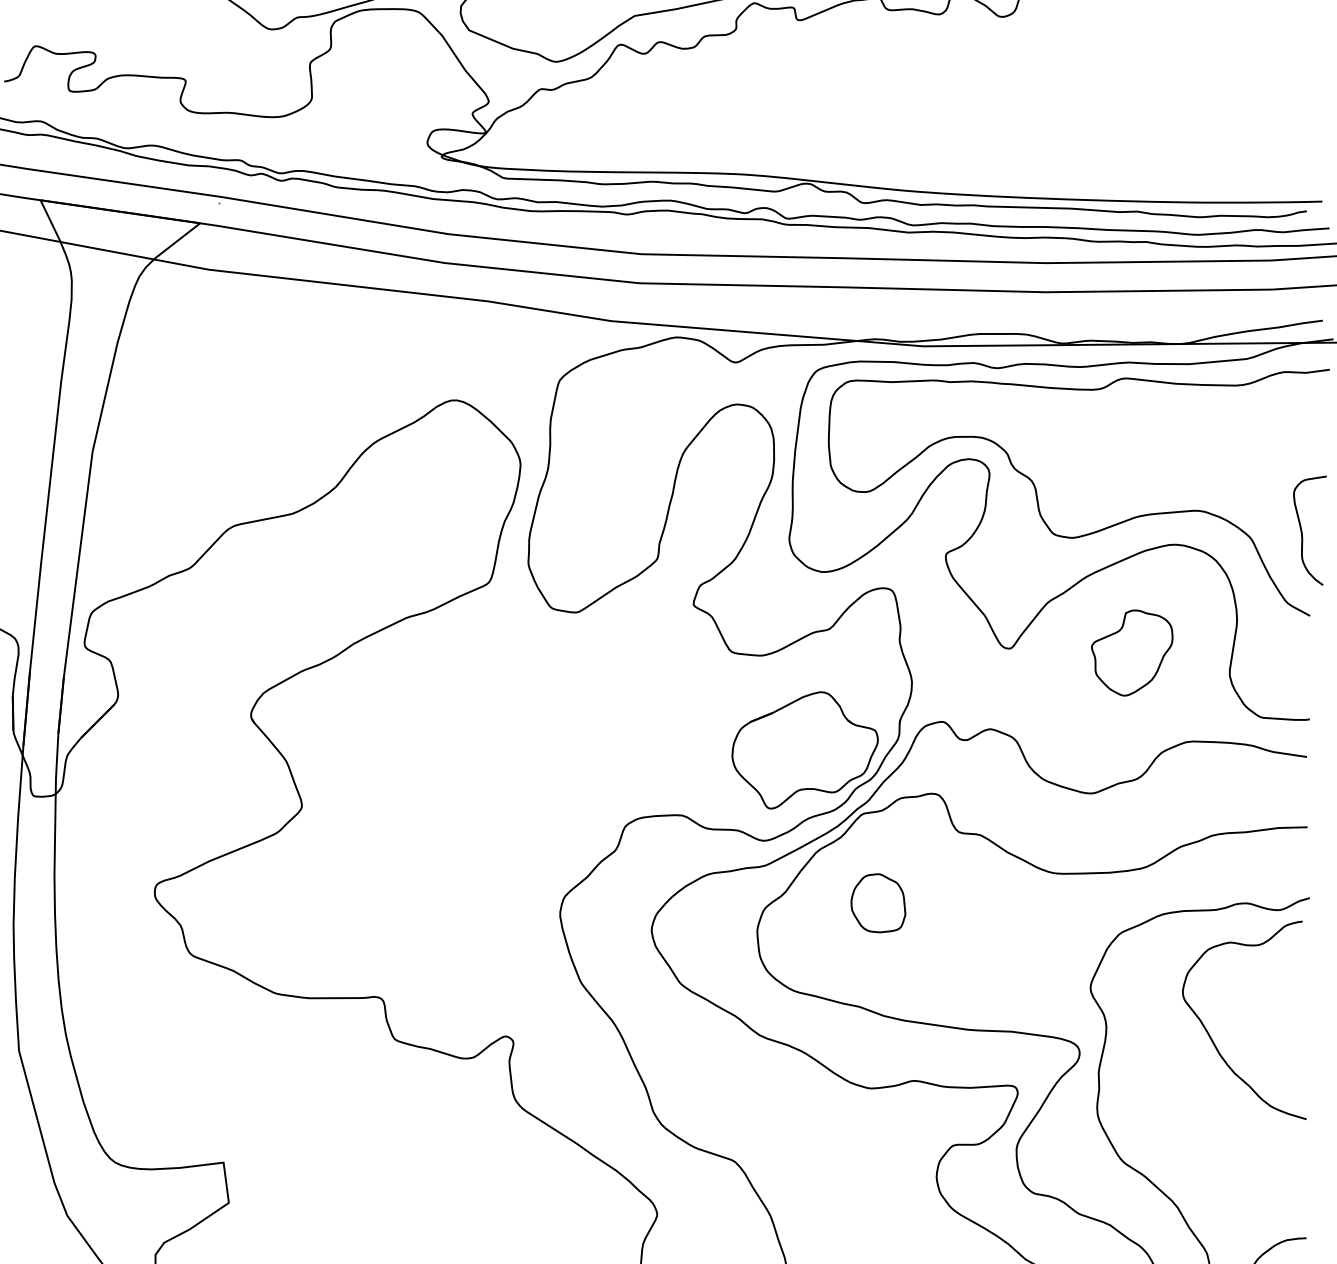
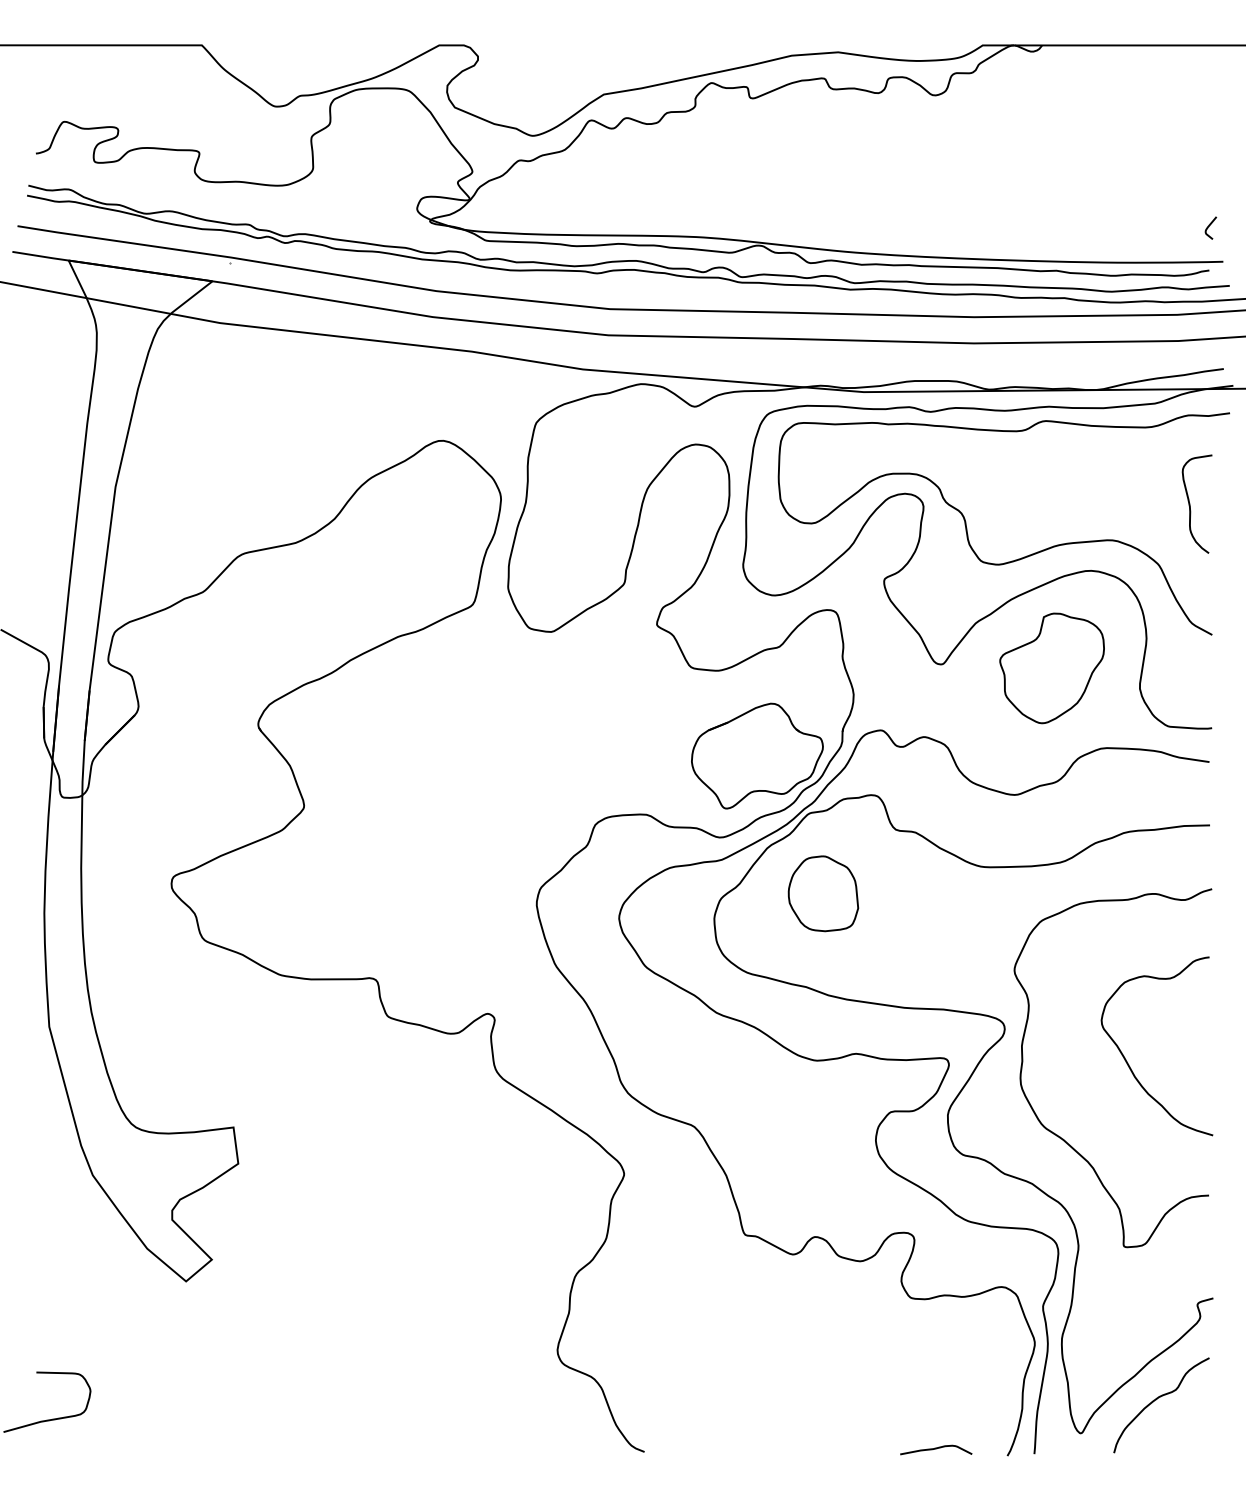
curve: (1306, 162) -> (1209, 226), added
curve: (1302, 529) -> (1190, 503), moved
part: (1131, 653) -> (1051, 668), size x1.43
part: (878, 902) -> (823, 893), size x1.43
curve: (1213, 1040) -> (1129, 1064), moved

